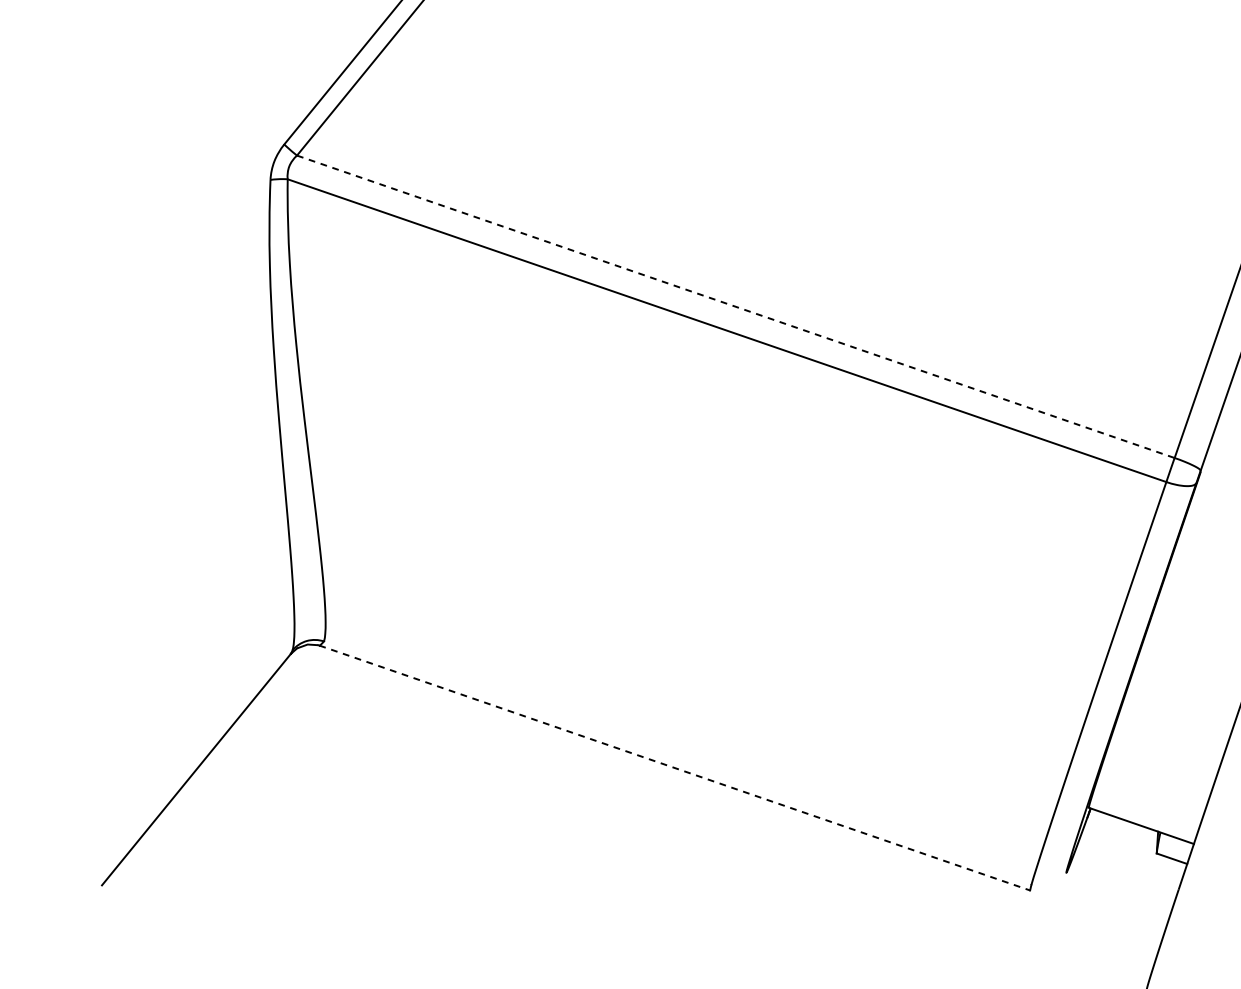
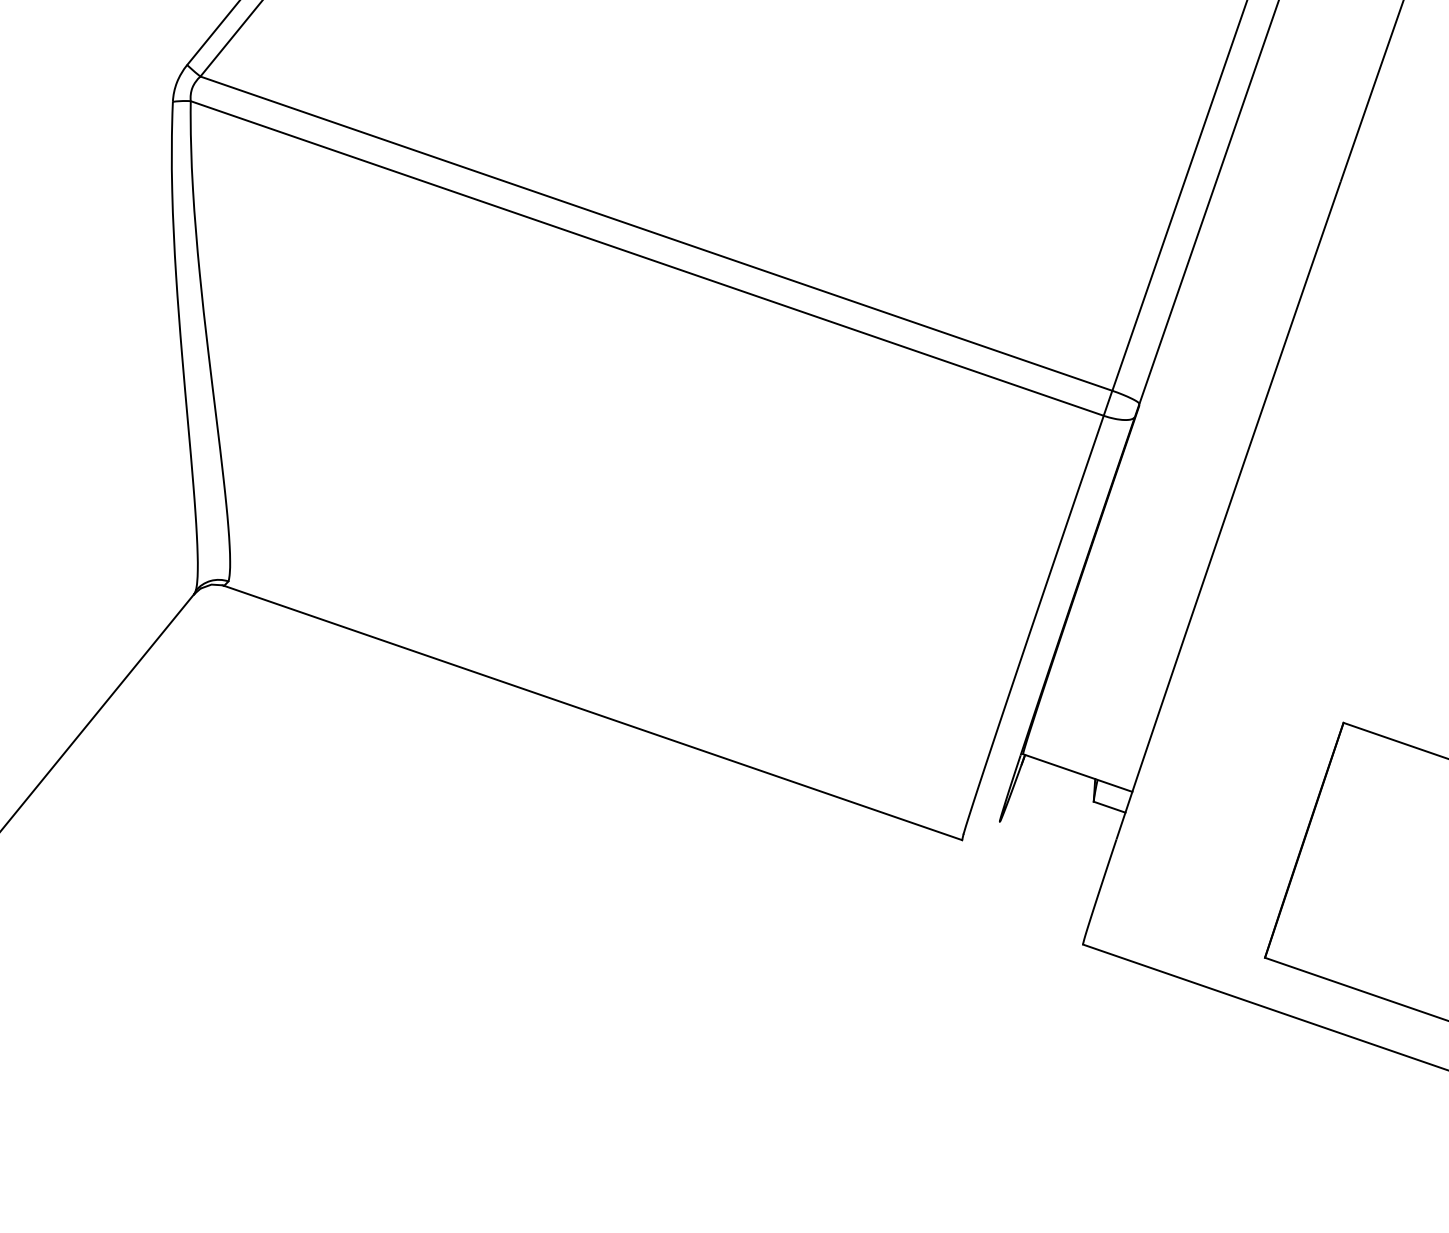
line: (735, 306) -> (656, 233), dashed -> solid
line: (674, 767) -> (592, 712), dashed -> solid

